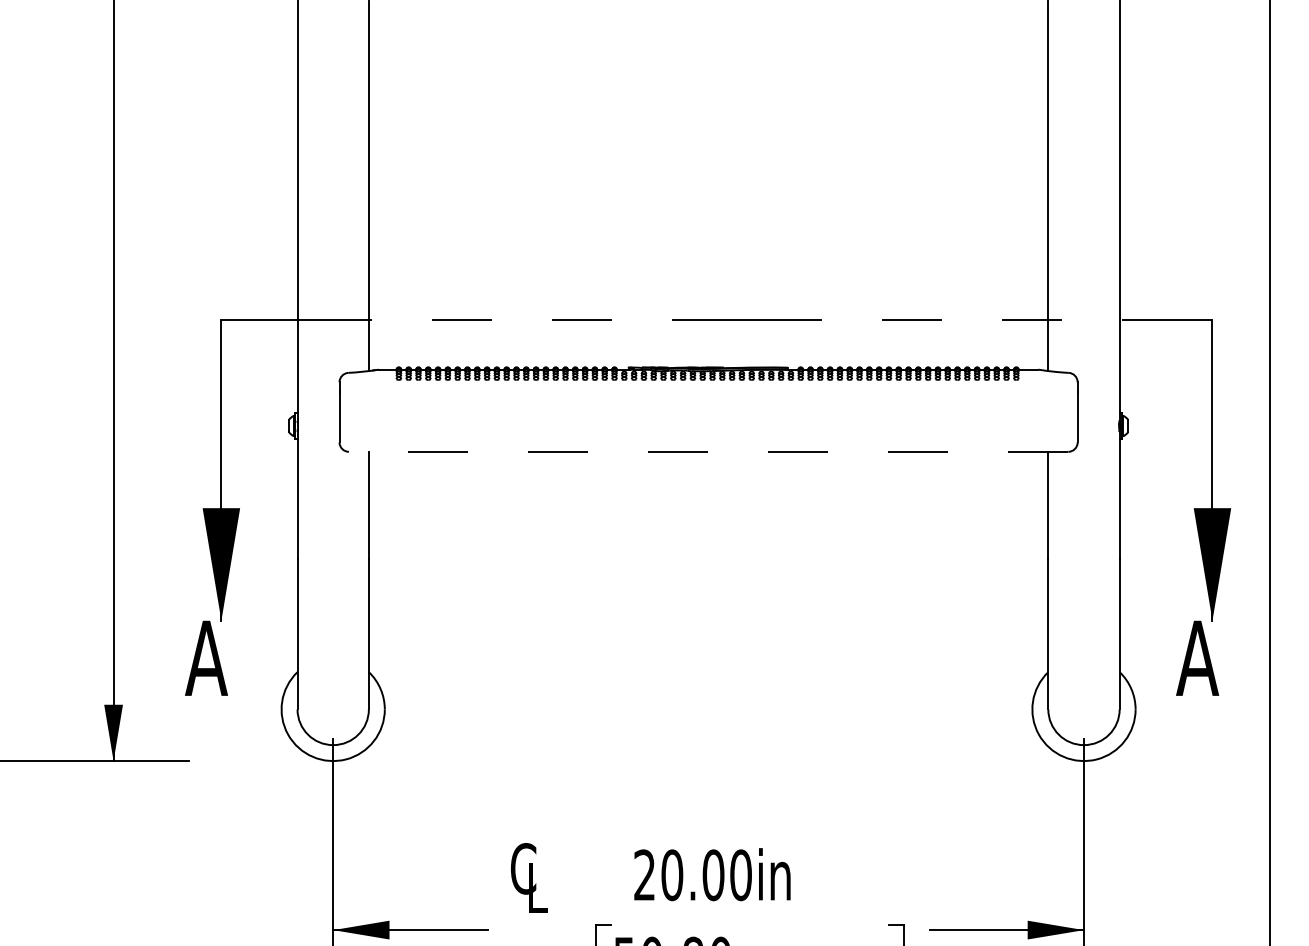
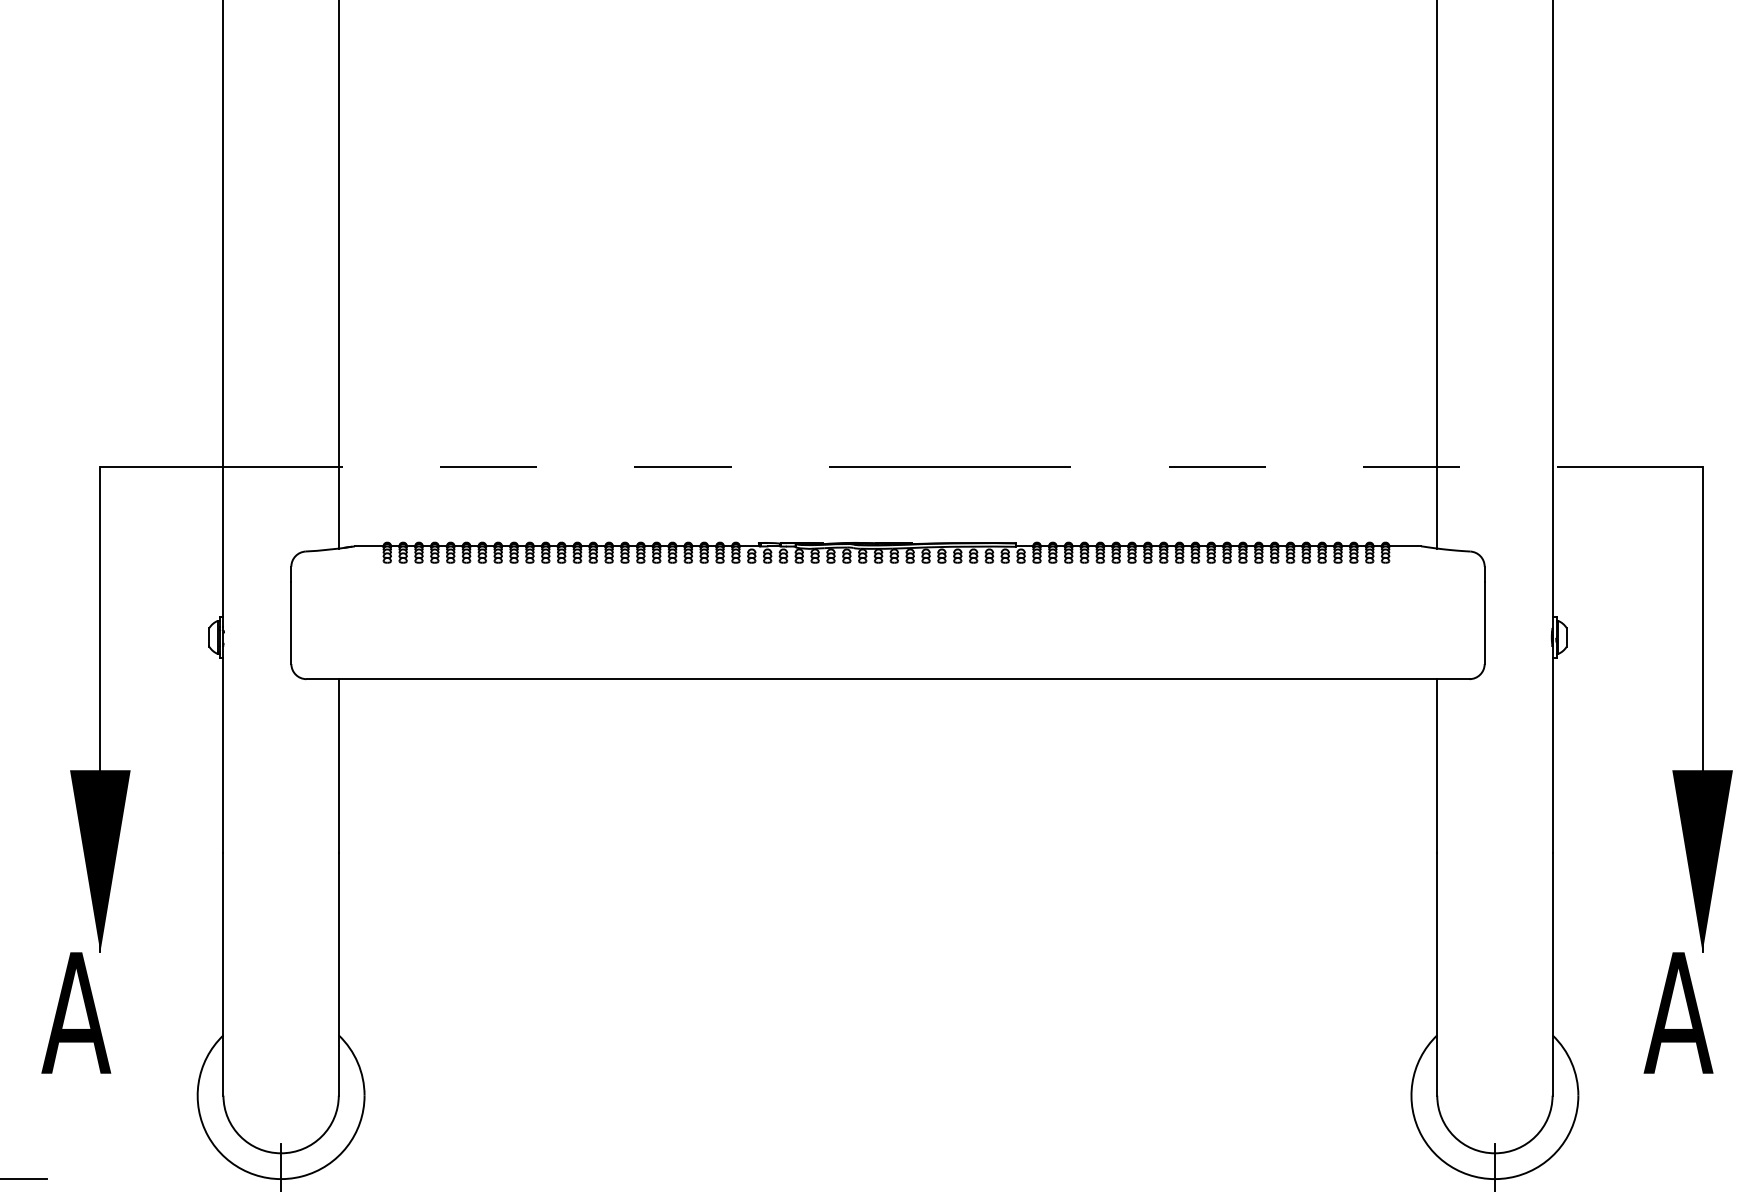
line: (708, 451) -> (887, 678), dashed -> solid

